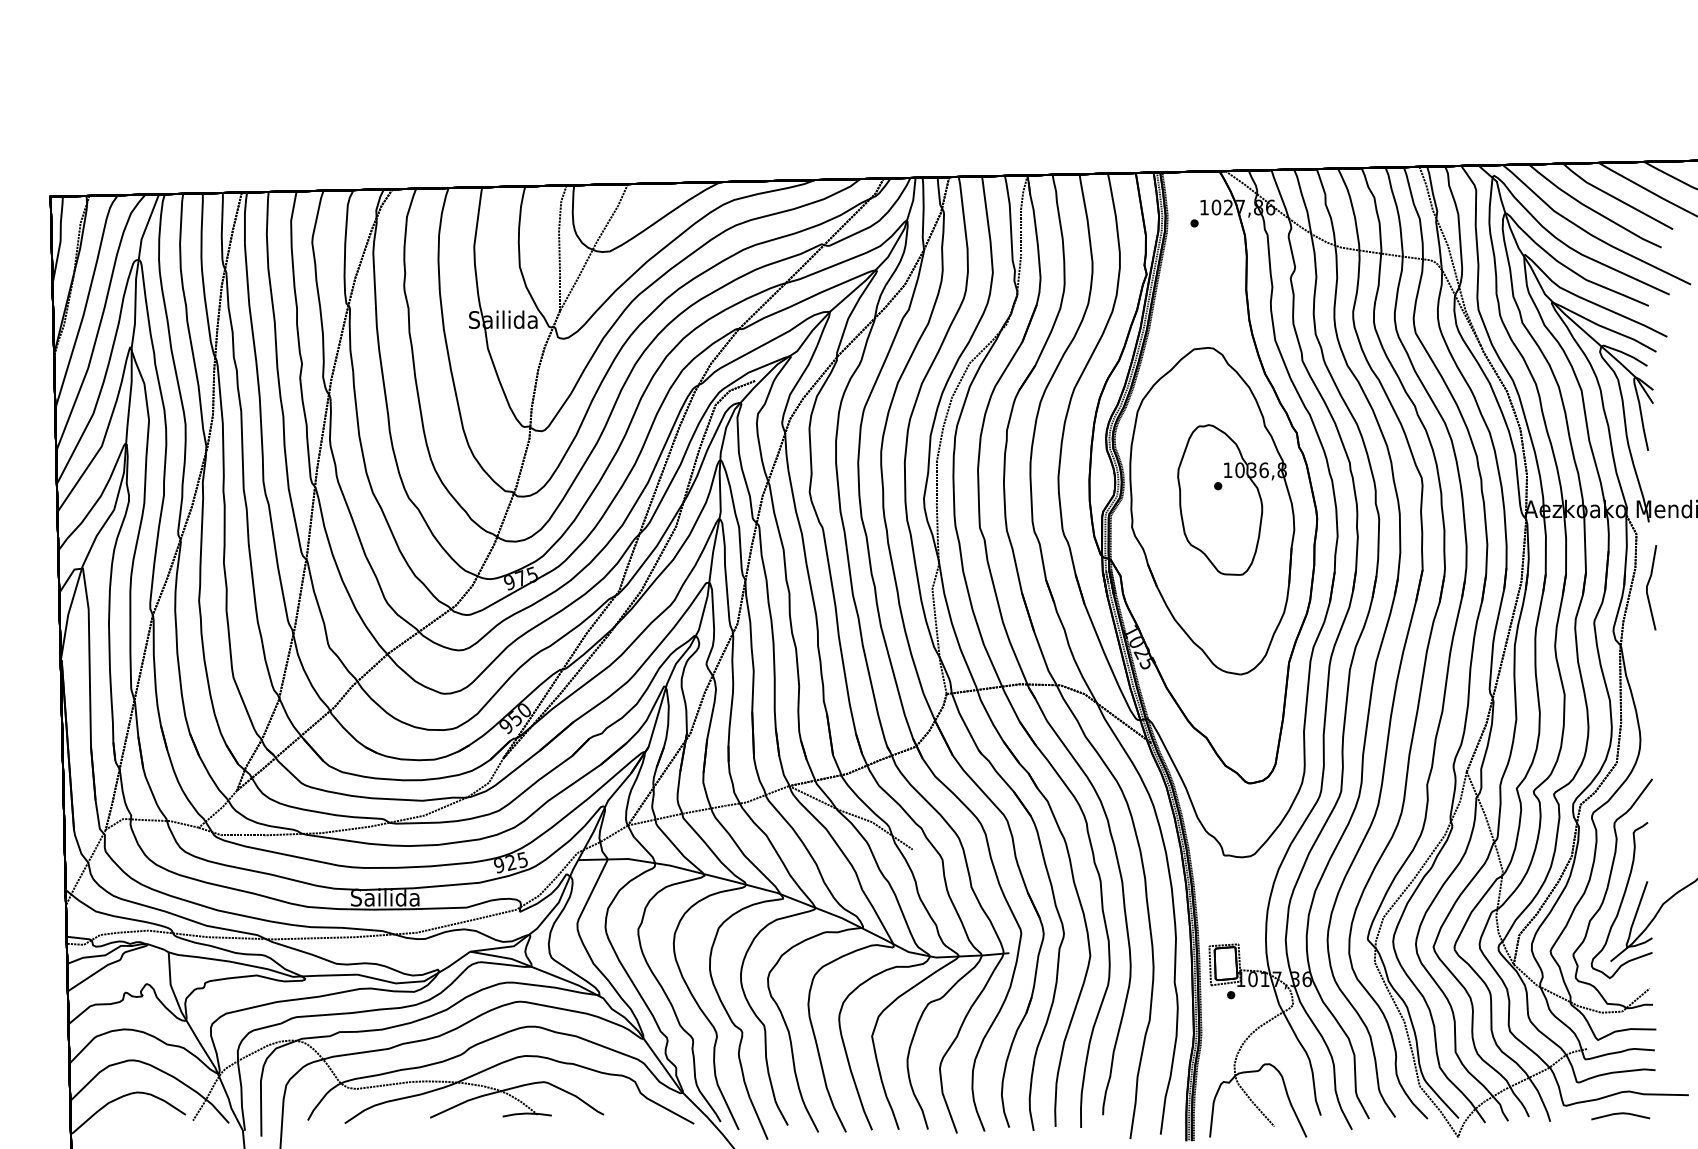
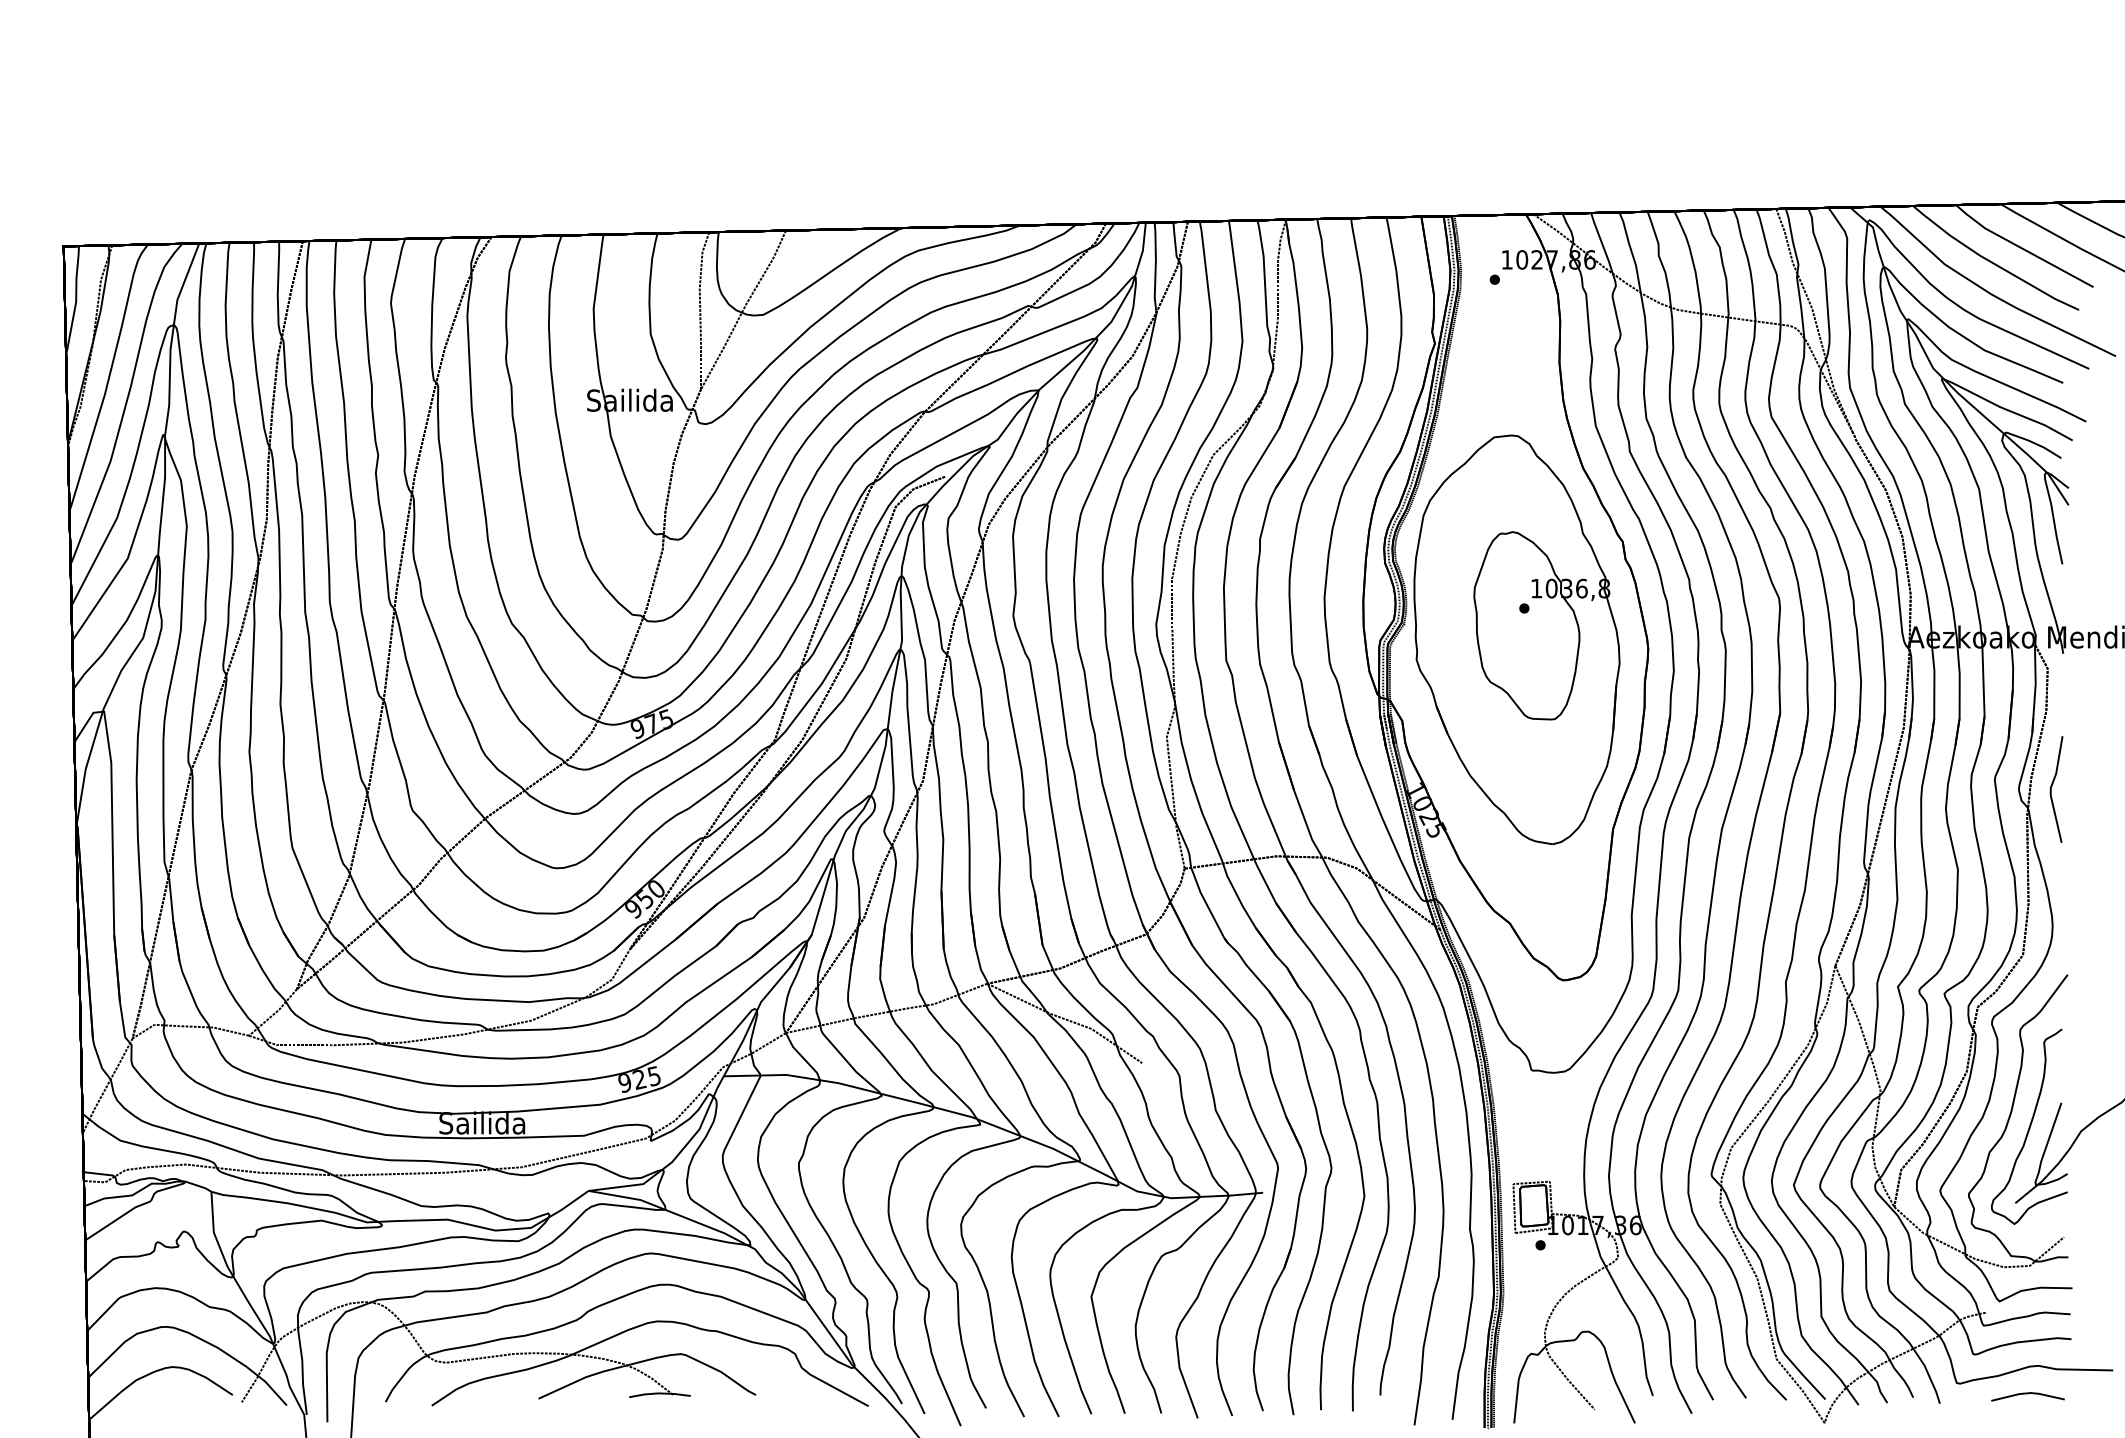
line: (1648, 585) -> (2052, 786), moved

